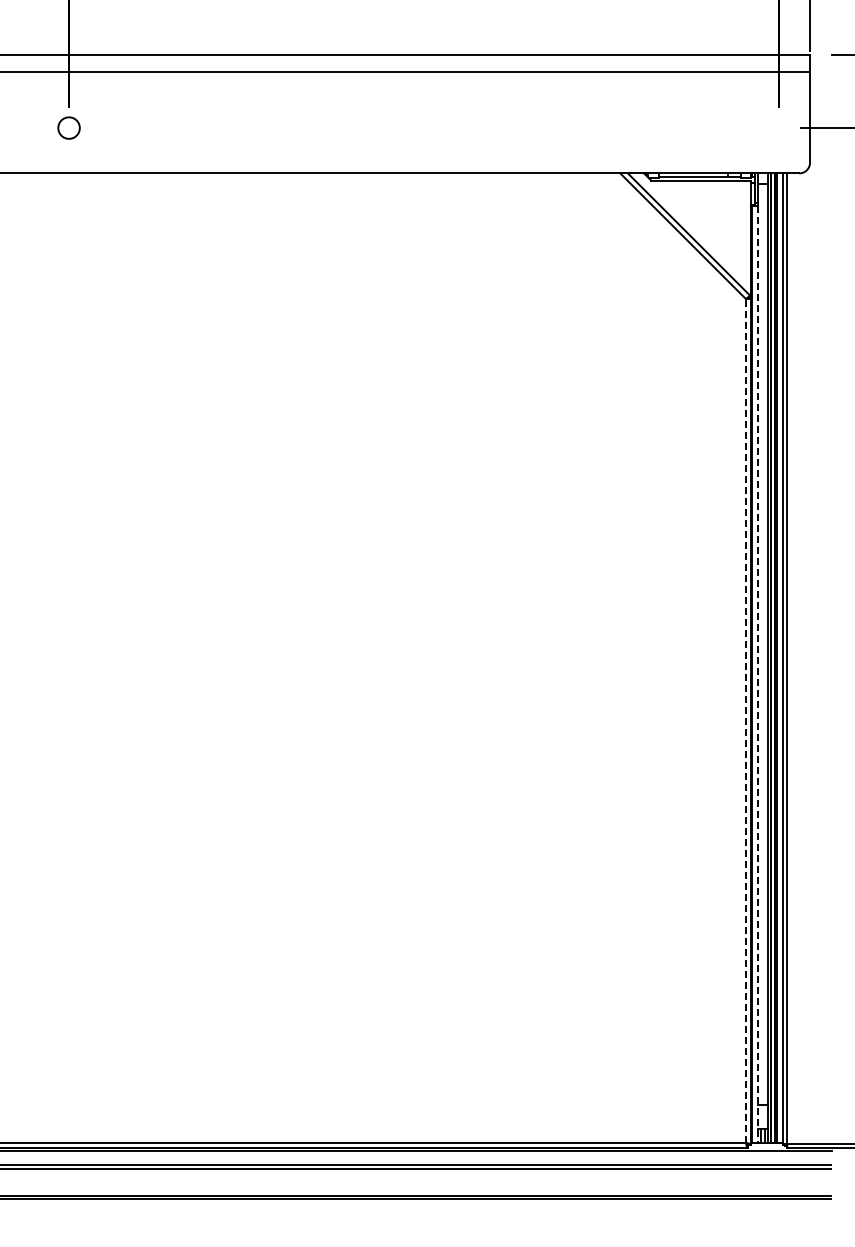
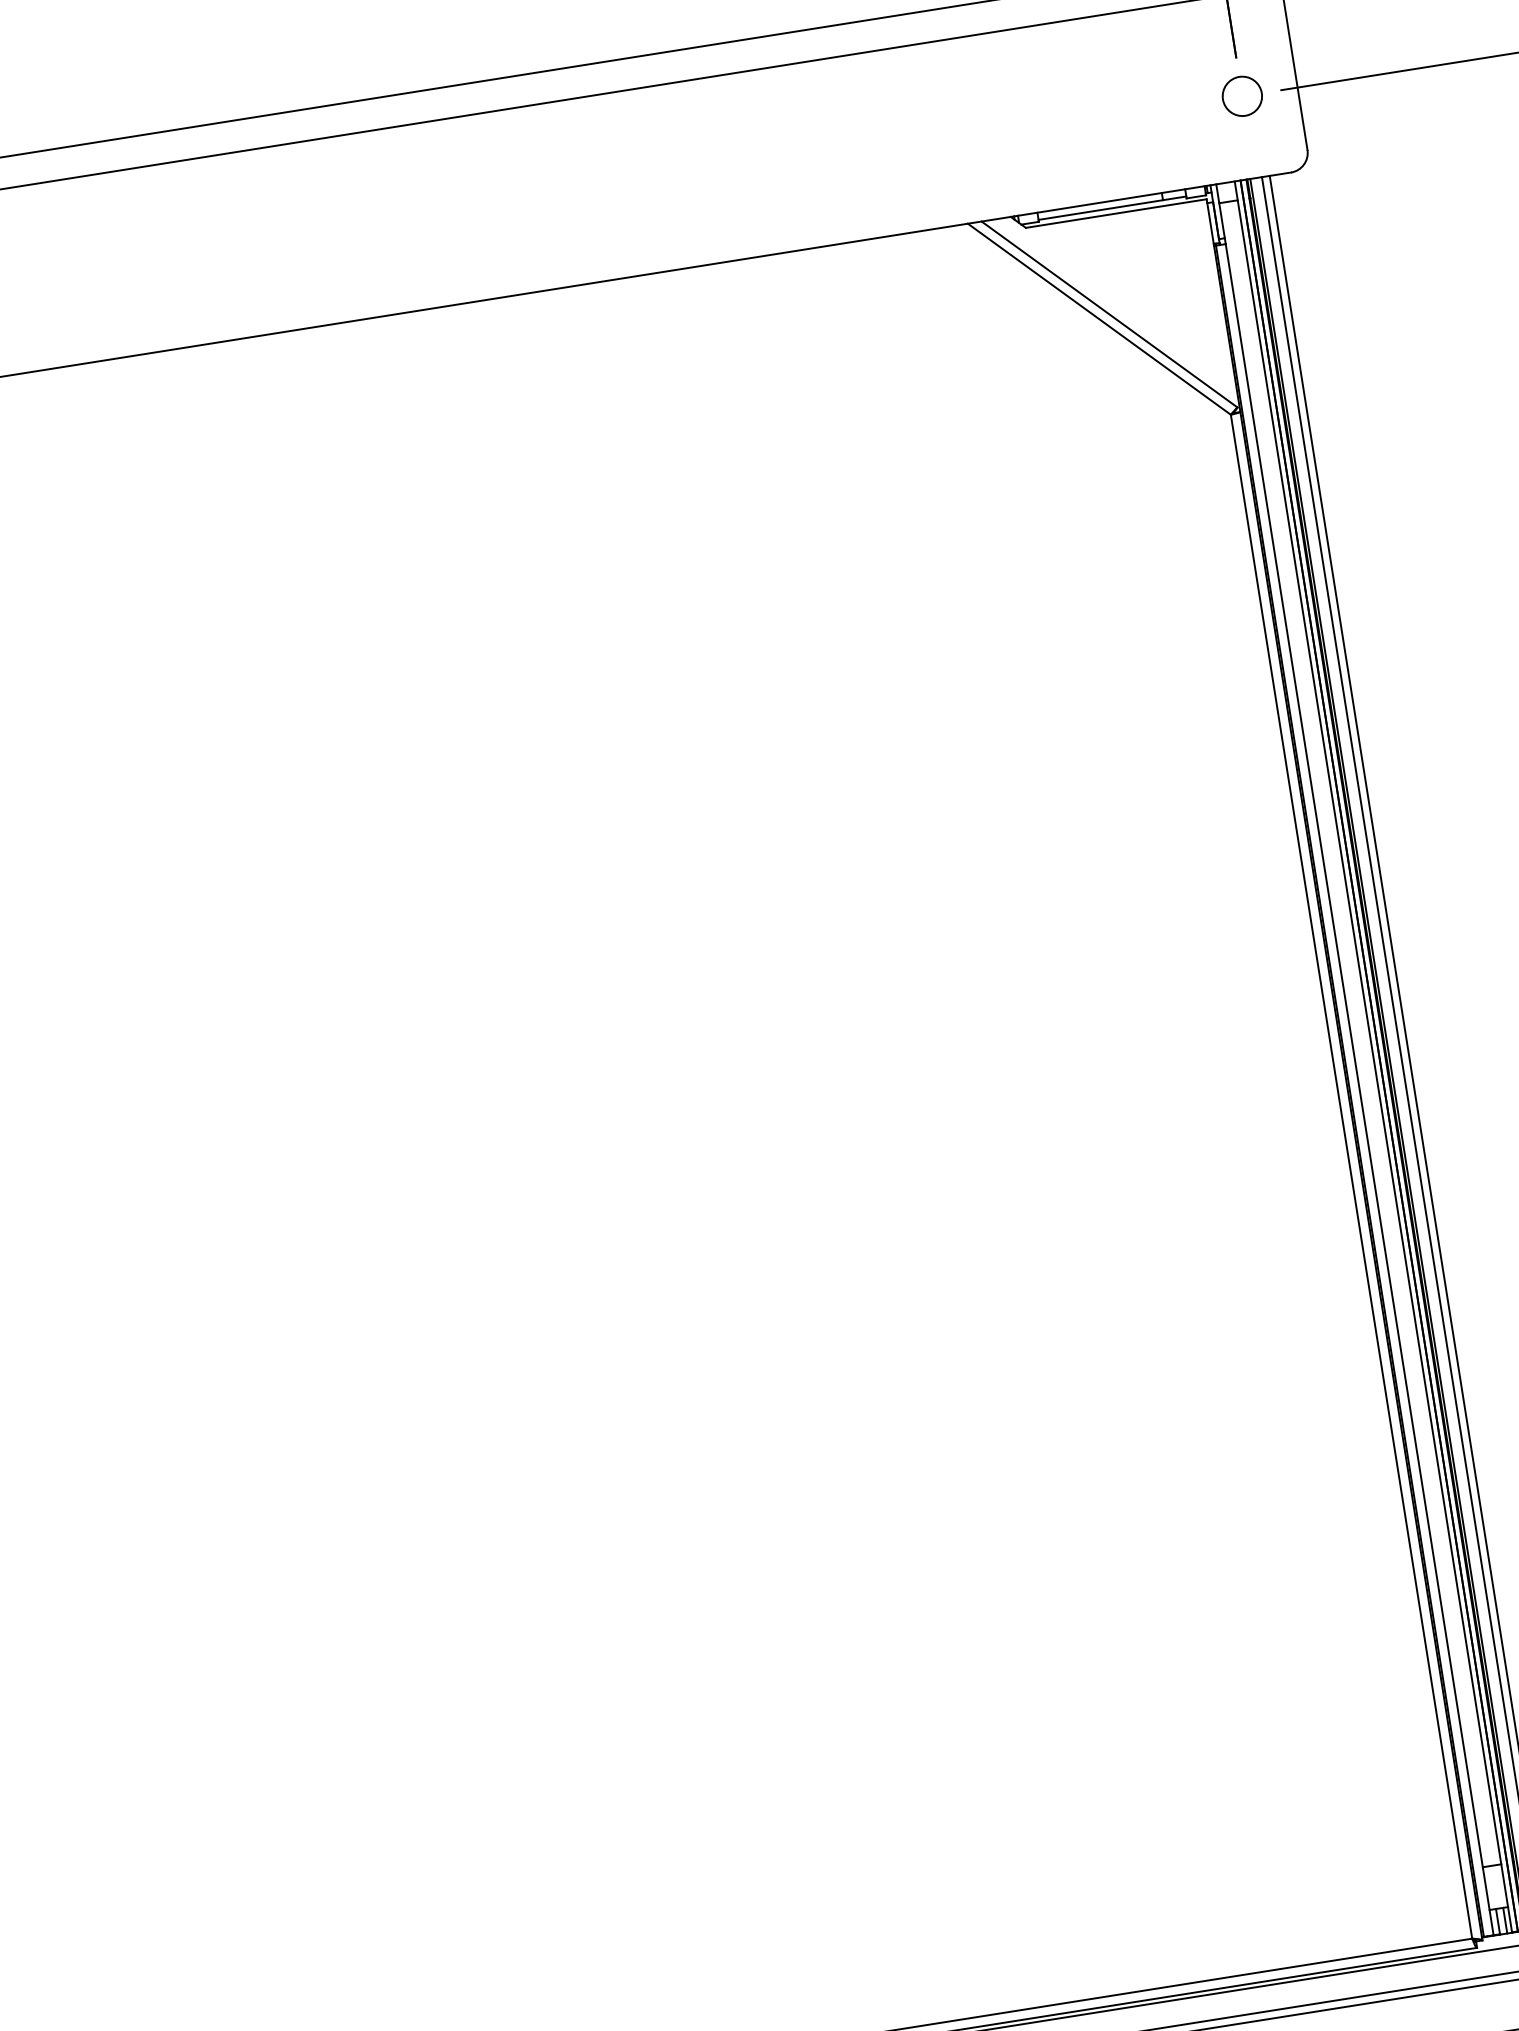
circle: (779, 127) -> (1242, 95), added
line: (757, 675) -> (1359, 1091), dashed -> solid
line: (746, 721) -> (1352, 1177), dashed -> solid

